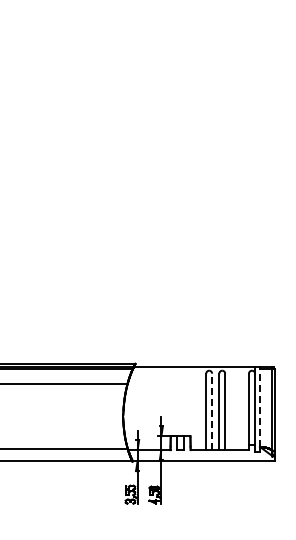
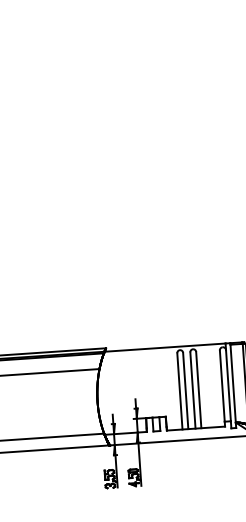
line: (259, 407) -> (232, 383), dashed -> solid
line: (212, 411) -> (186, 390), dashed -> solid

